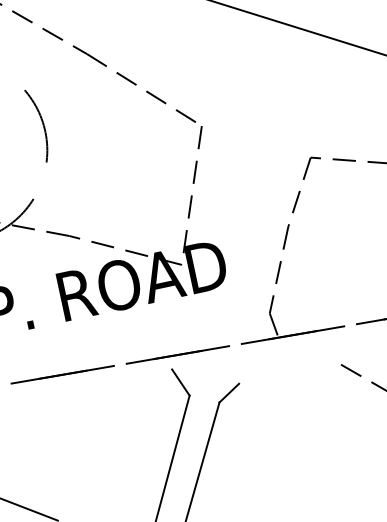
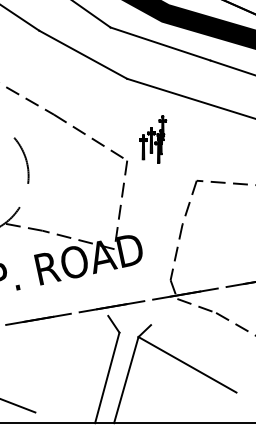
part: (242, 92) -> (153, 139), added
line: (310, 353) -> (196, 305), added
line: (296, 445) -> (187, 364), added

